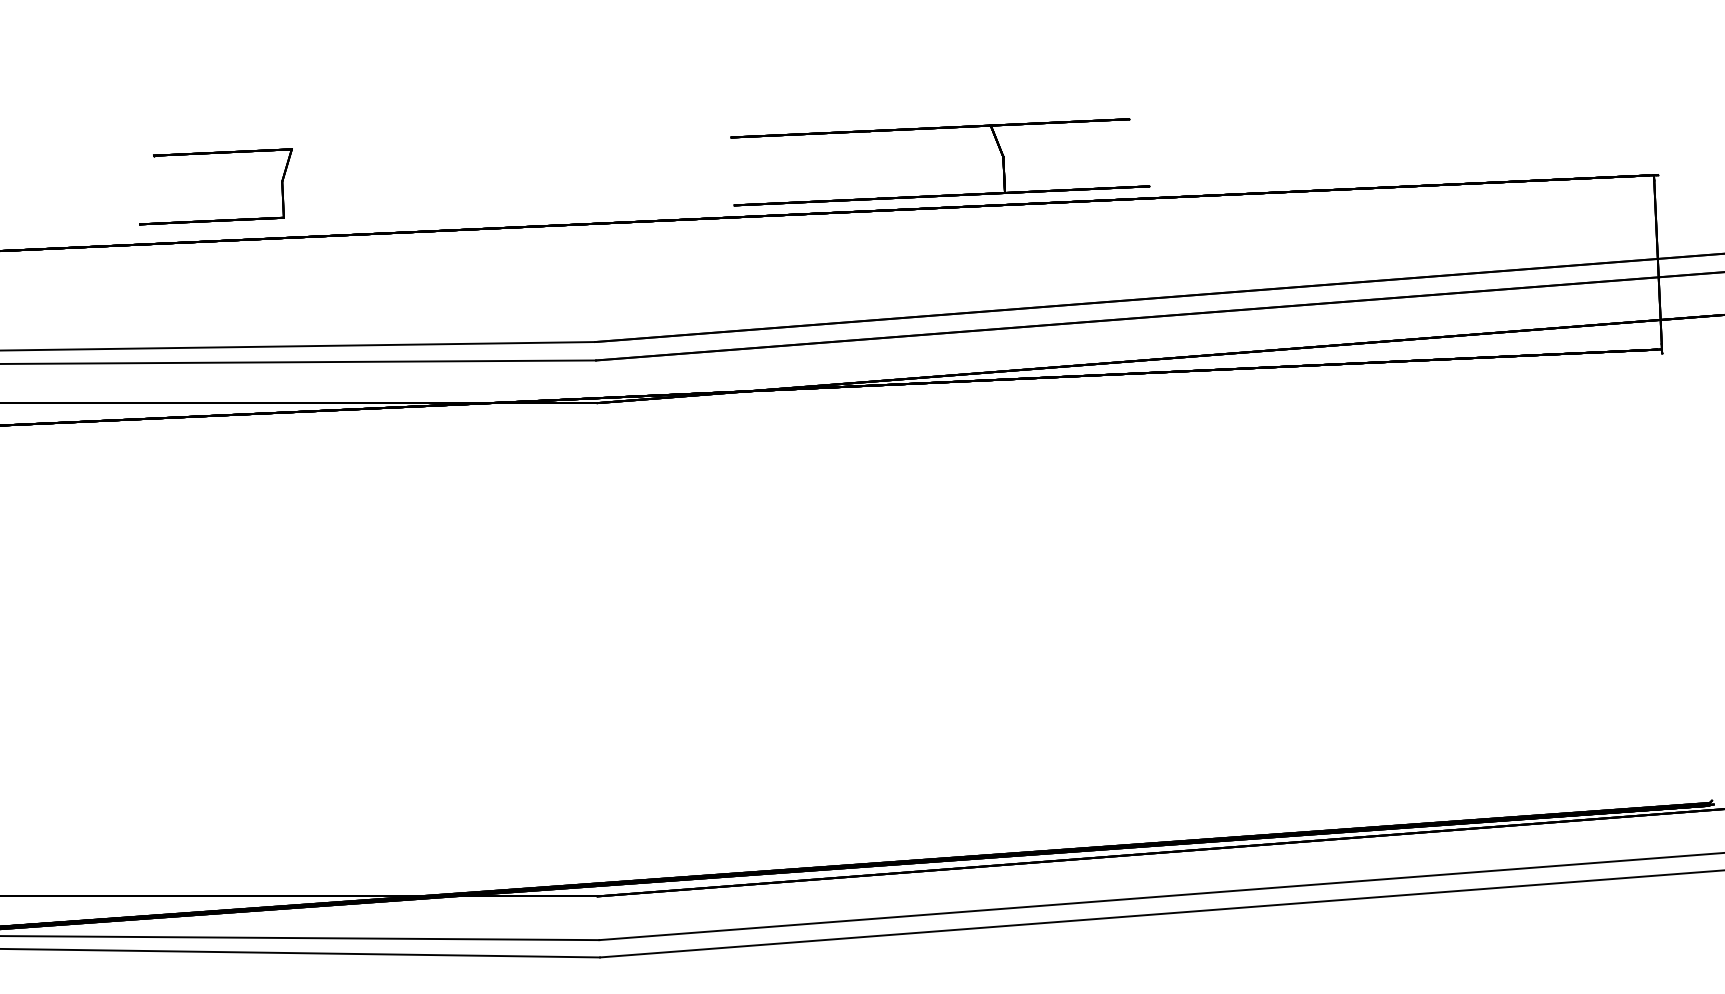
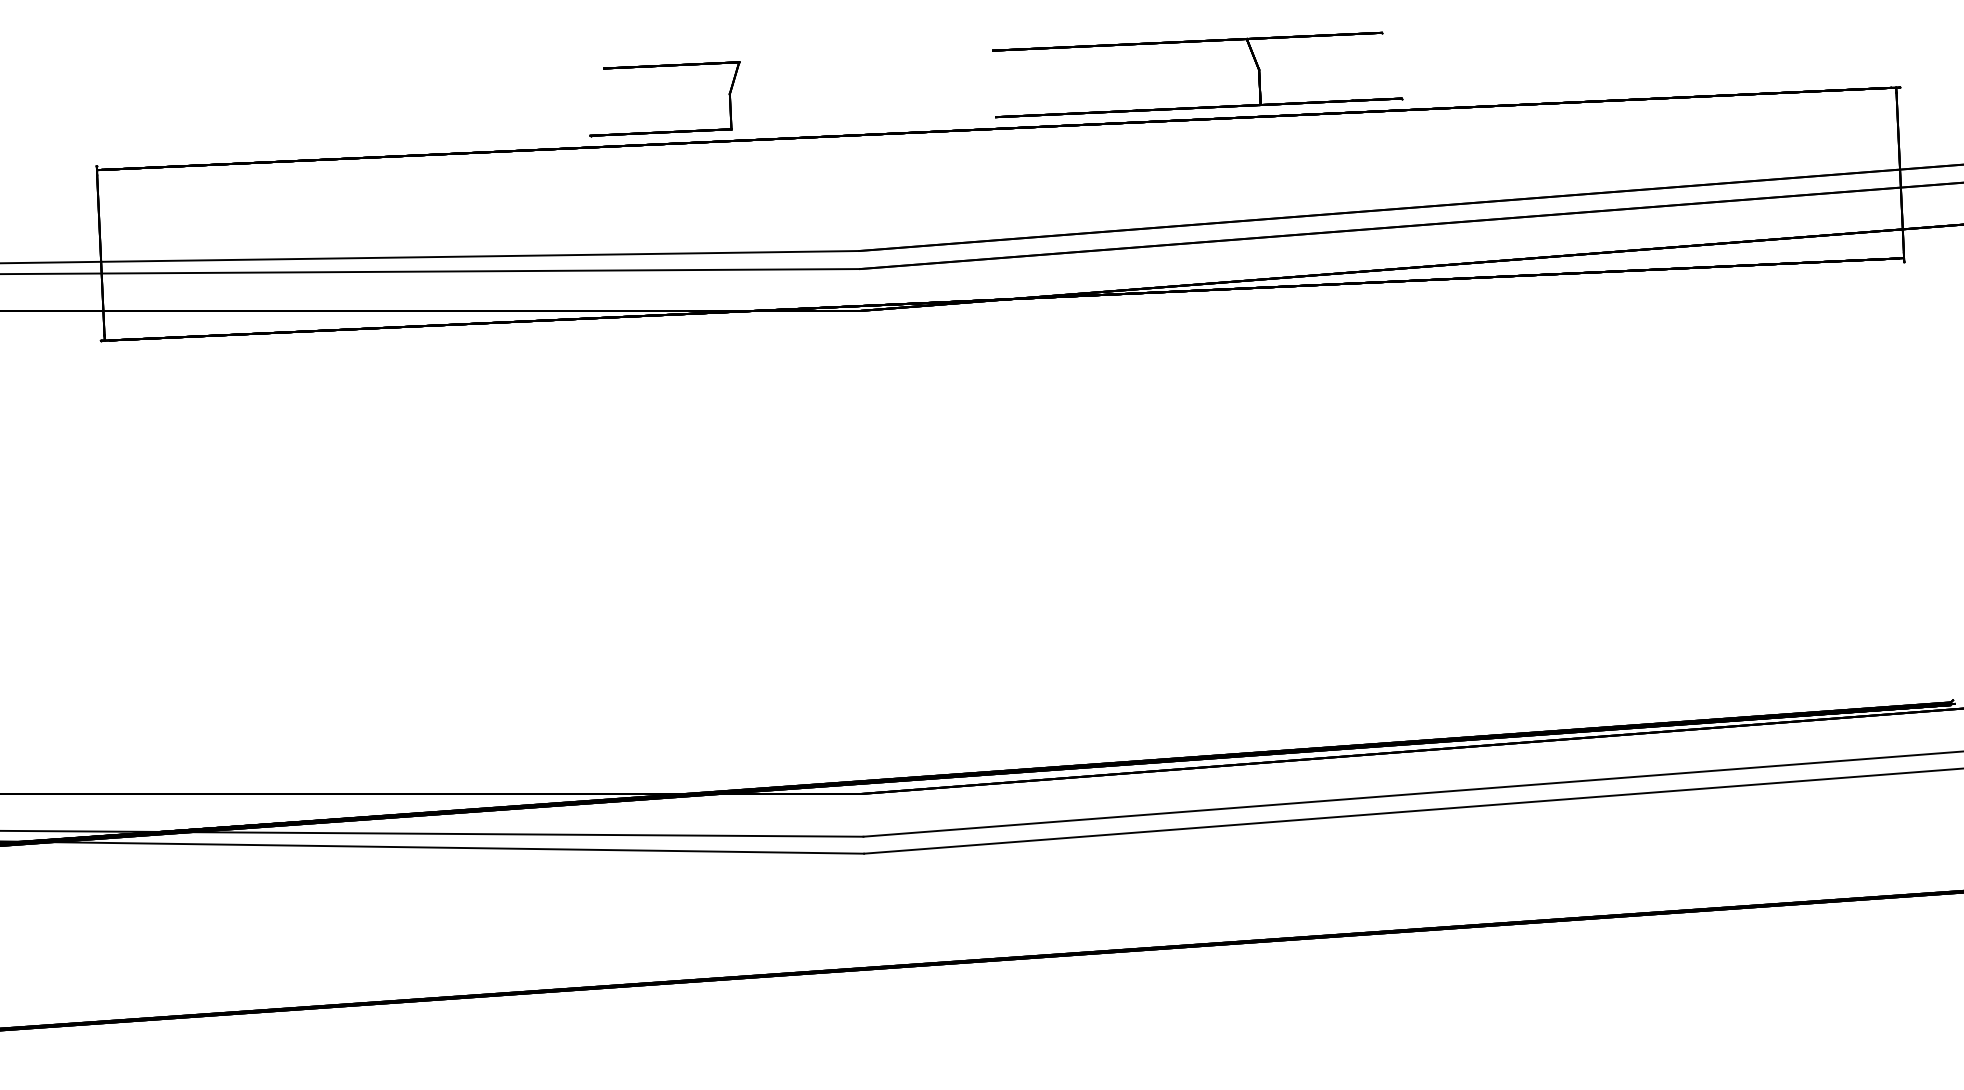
part: (215, 220) -> (664, 131), moved

